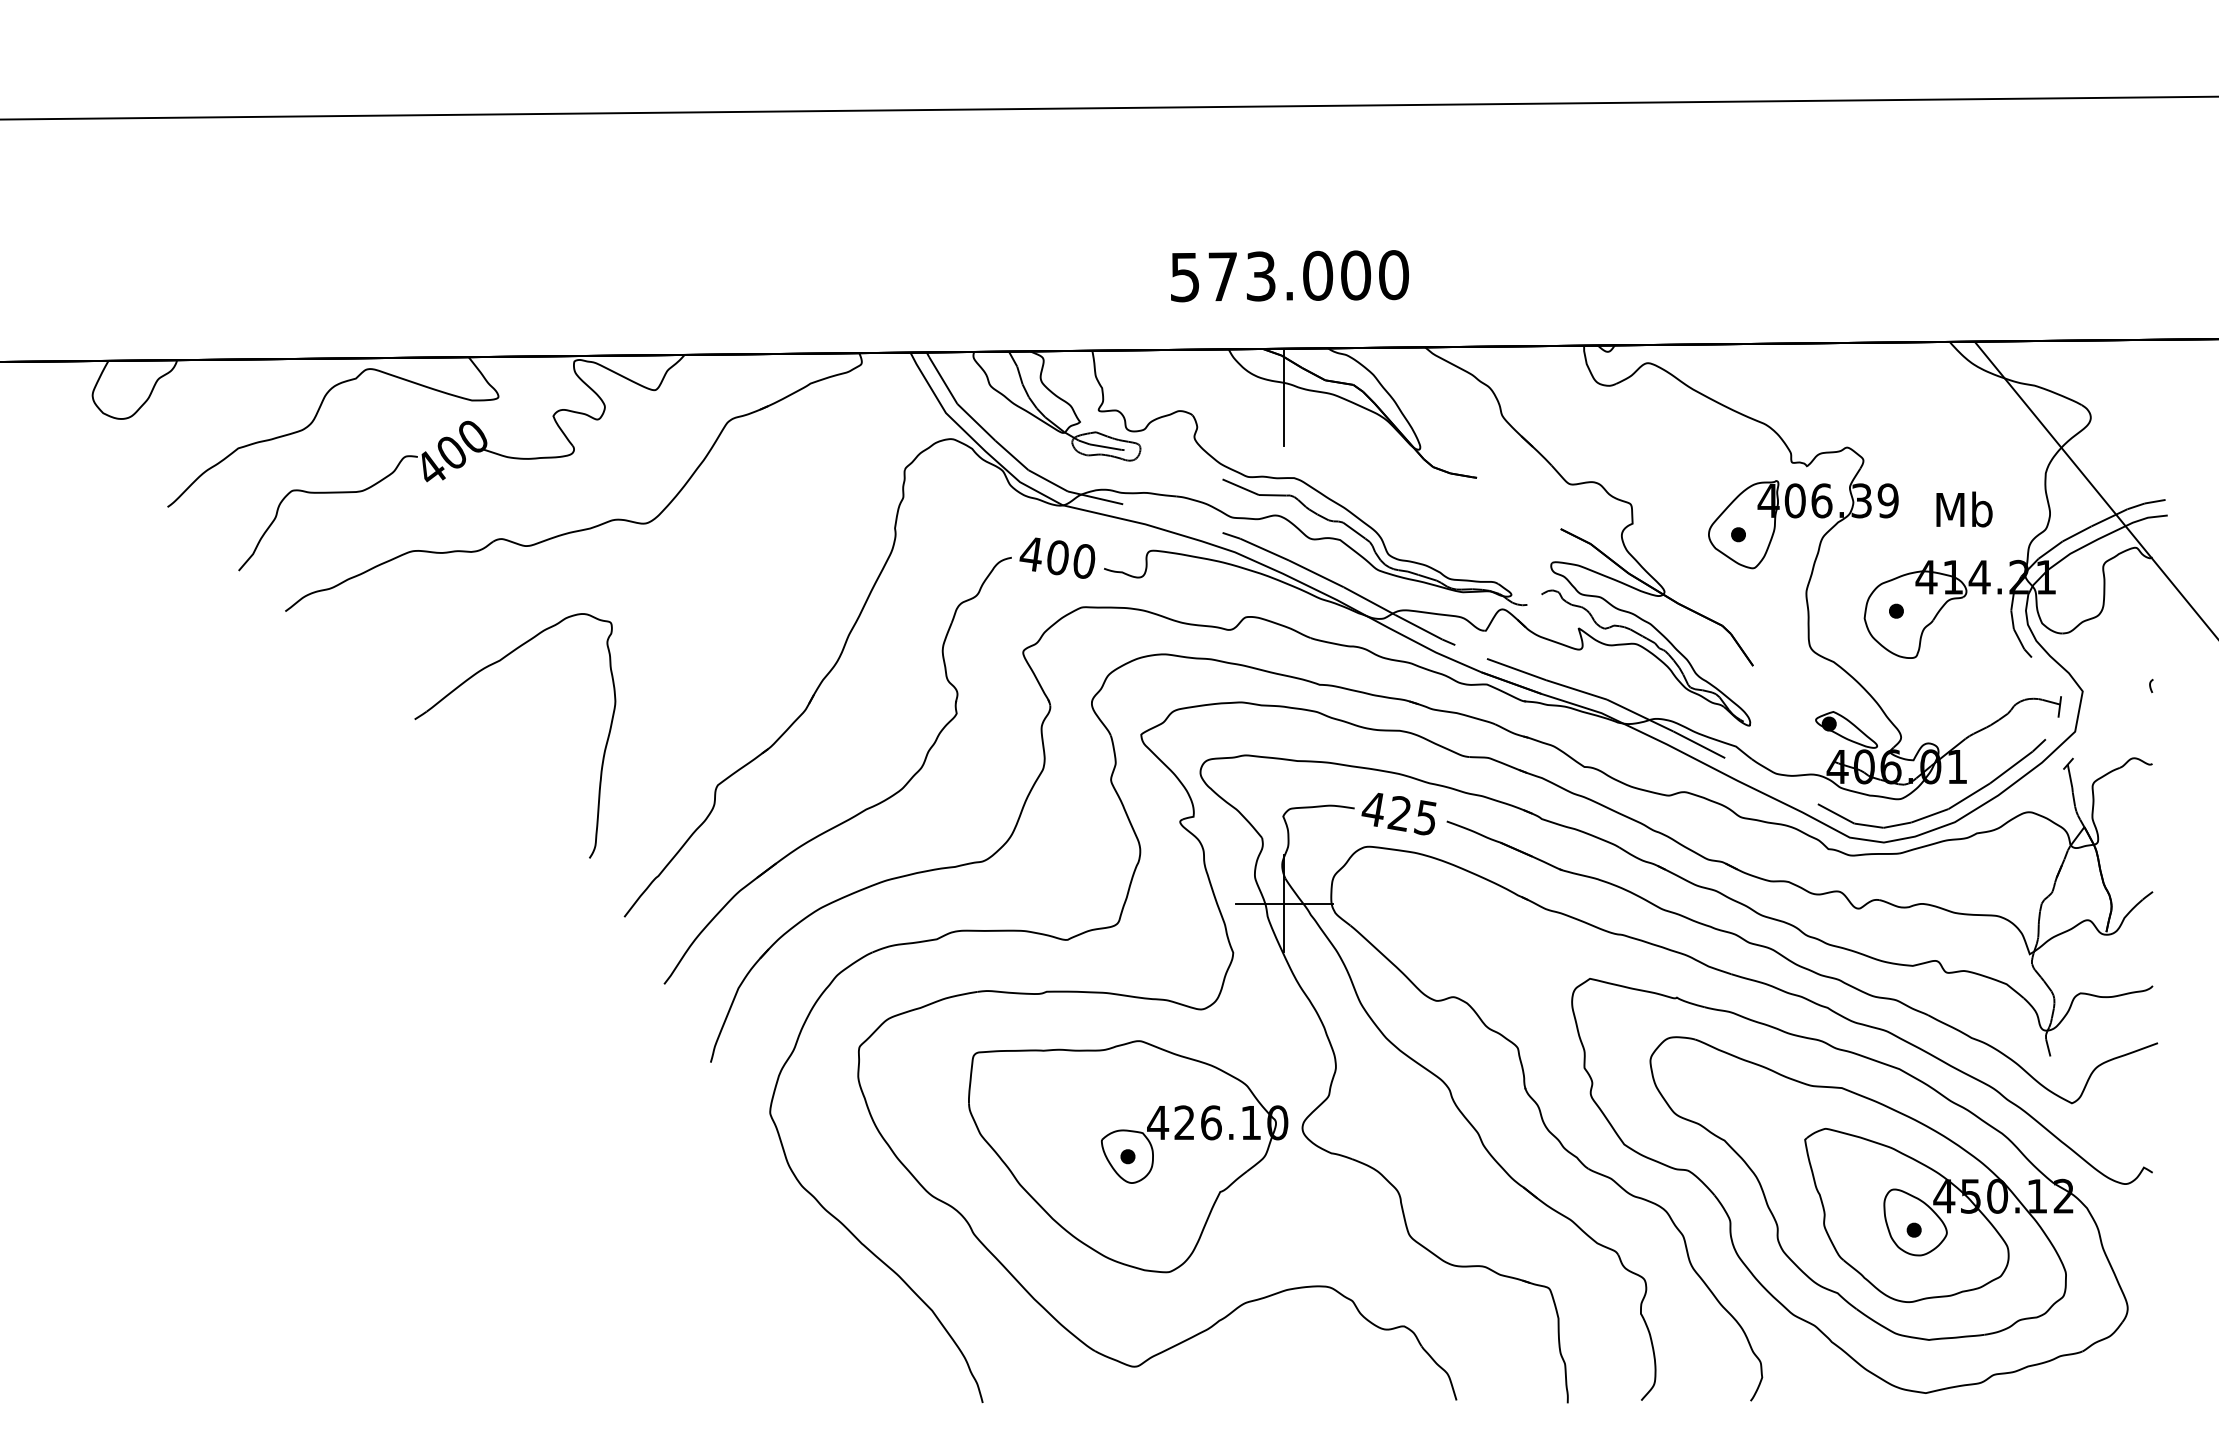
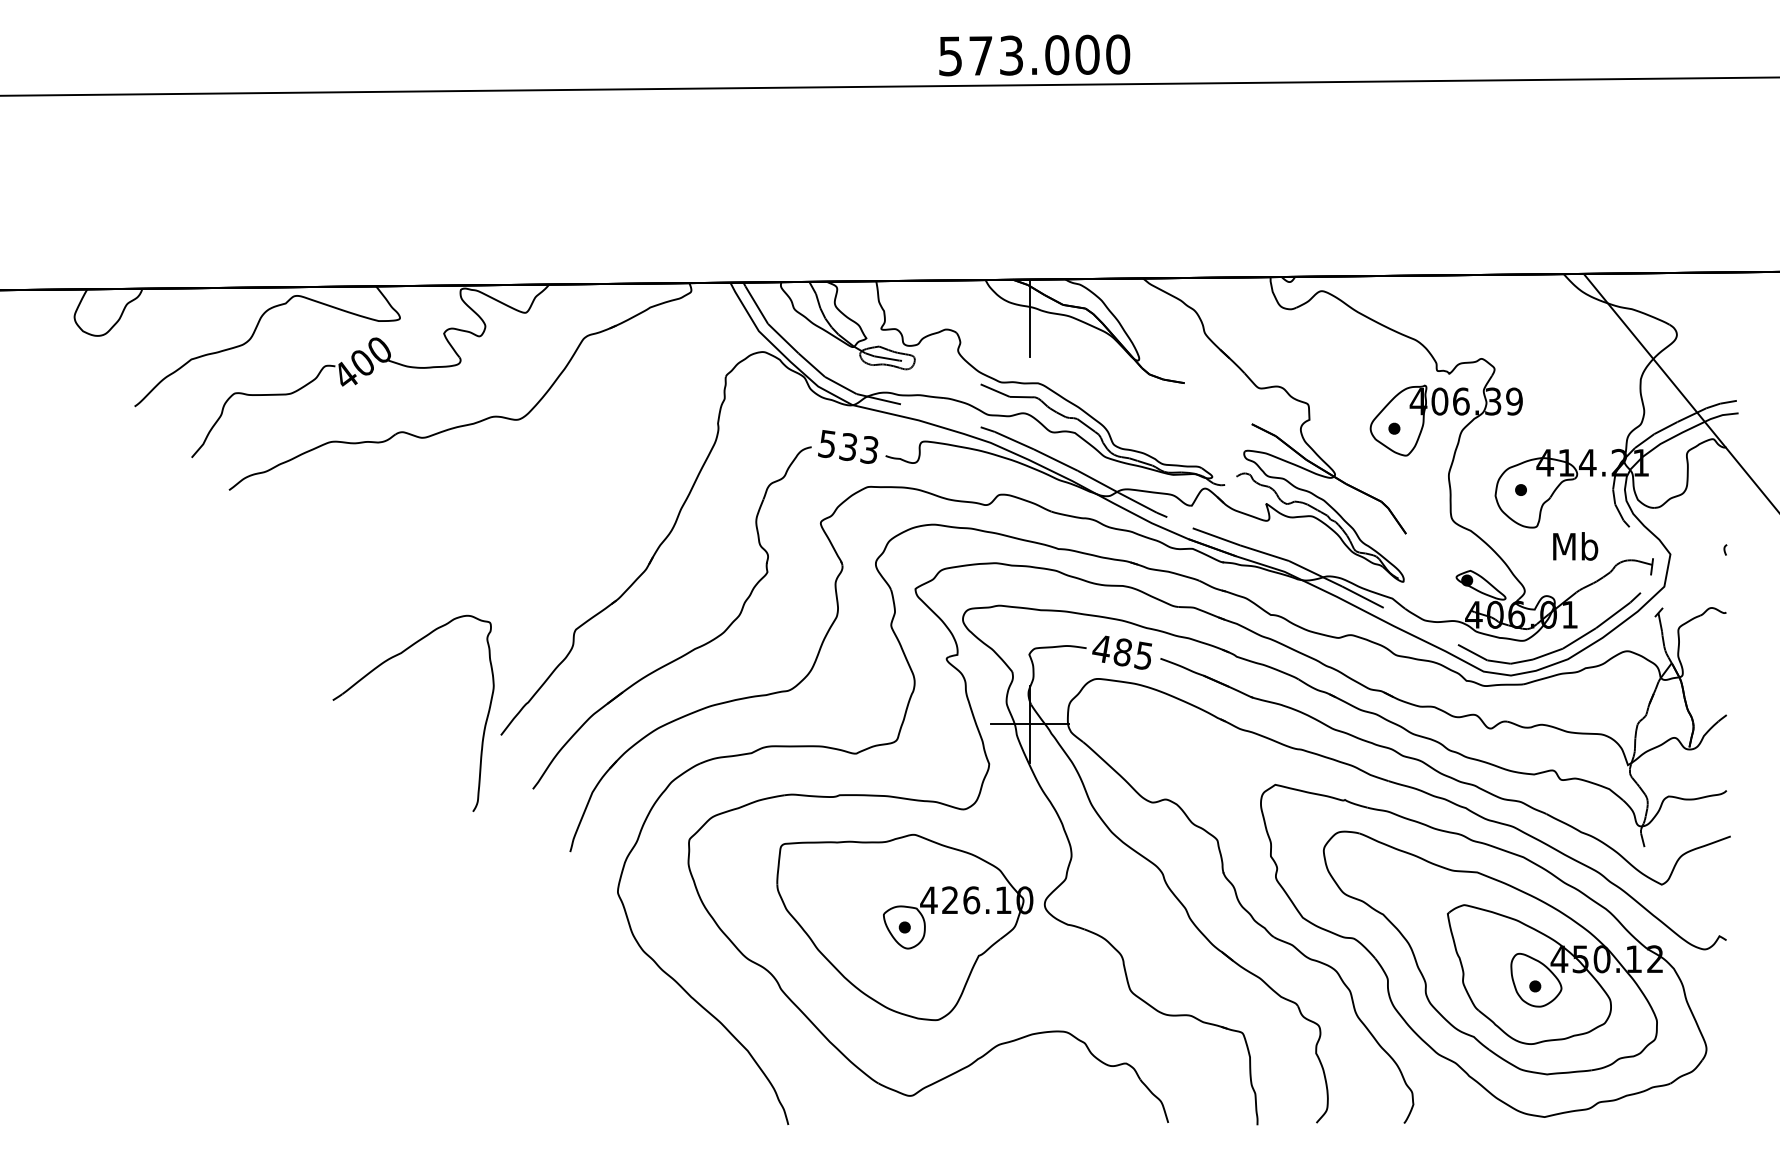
text: (1289, 276) -> (1034, 55), moved
text: (1964, 509) -> (1575, 546), moved
text: (1057, 557) -> (848, 446), 400 -> 533
part: (471, 678) -> (378, 667), moved
text: (1399, 813) -> (1122, 652), 425 -> 485

